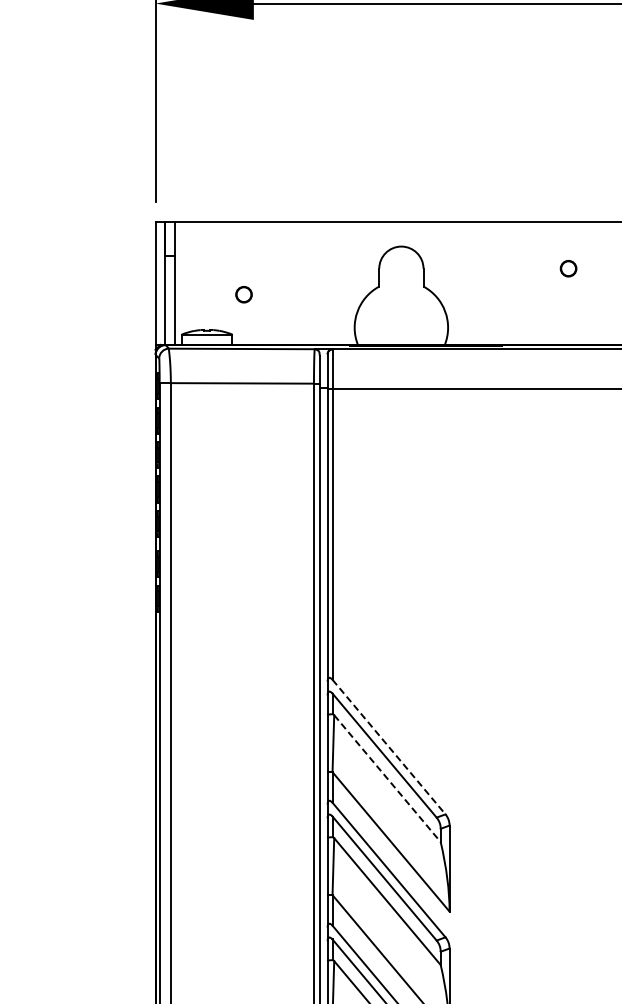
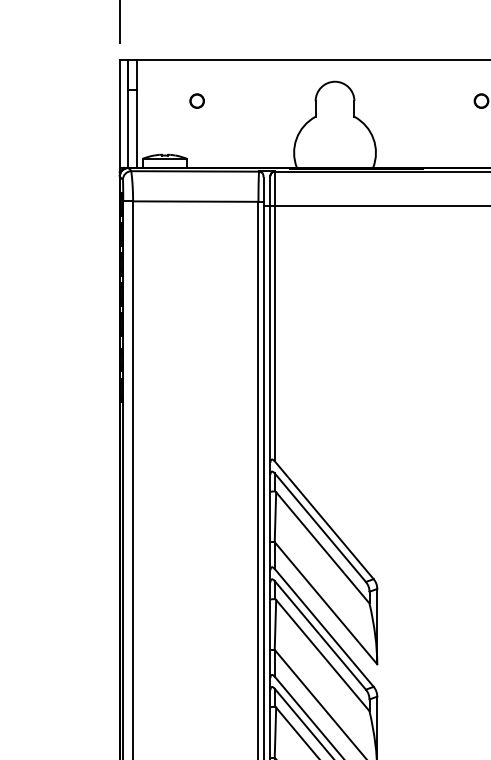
circle: (243, 294) -> (196, 100), moved
line: (389, 747) -> (324, 520), dashed -> solid
line: (387, 778) -> (322, 547), dashed -> solid

